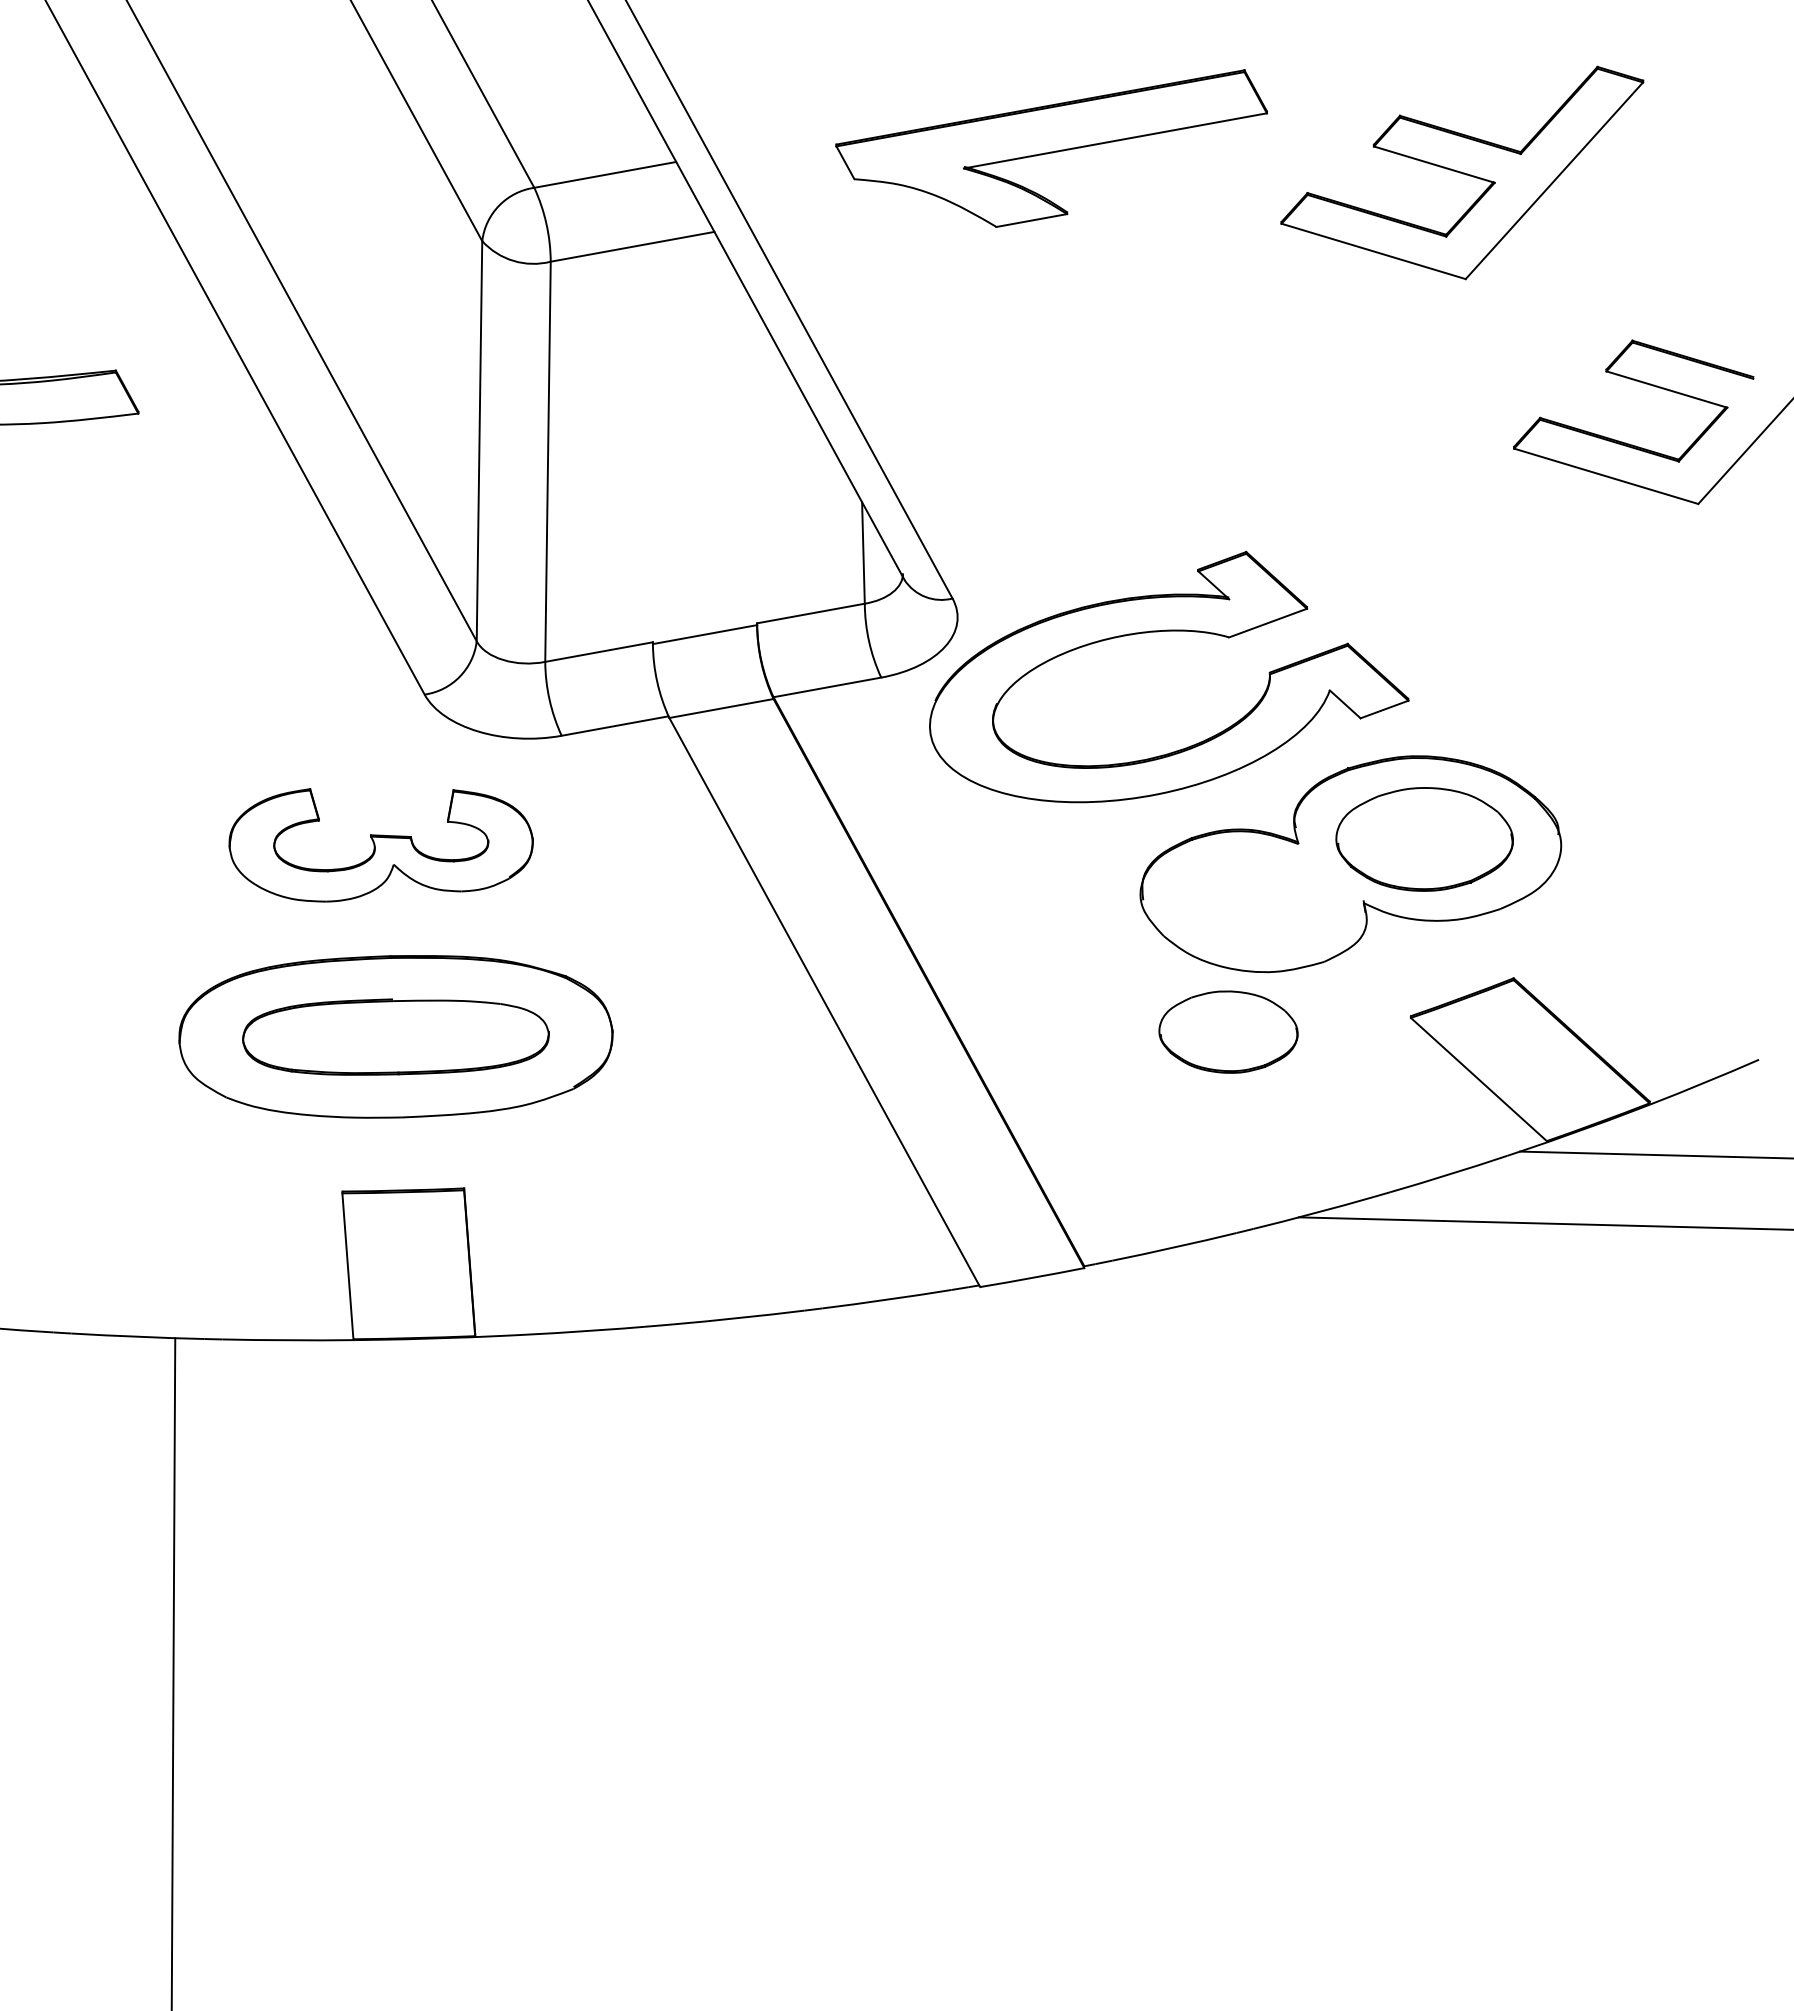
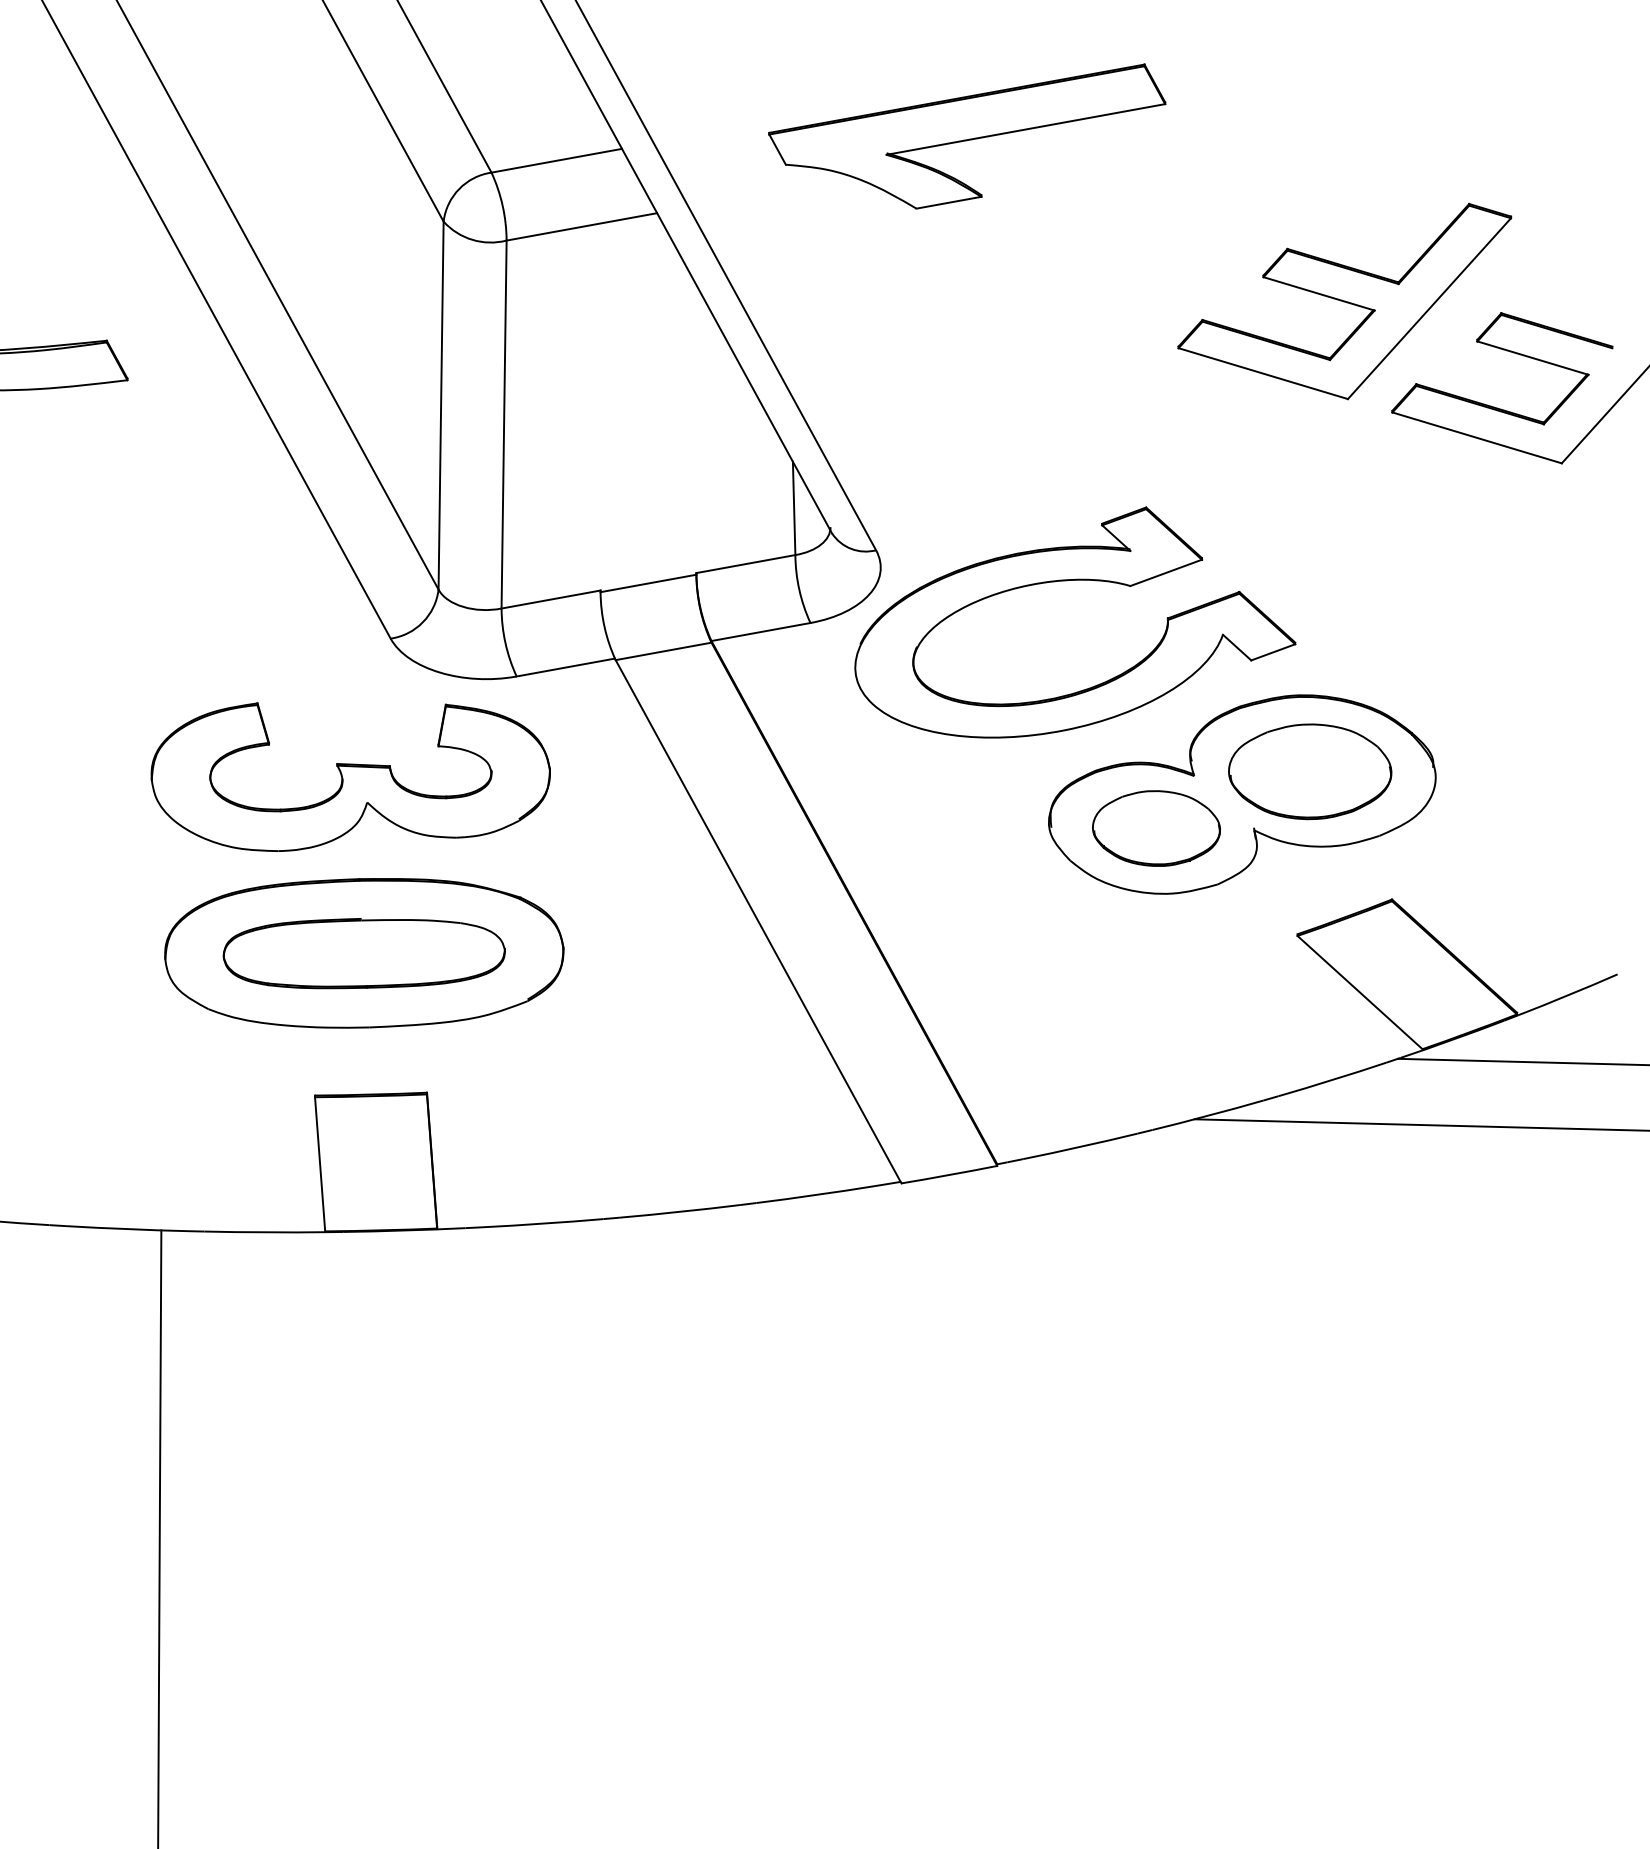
part: (1462, 172) -> (1344, 301), moved
part: (380, 845) -> (350, 777), size x1.43
part: (1228, 1031) -> (1156, 827), moved

